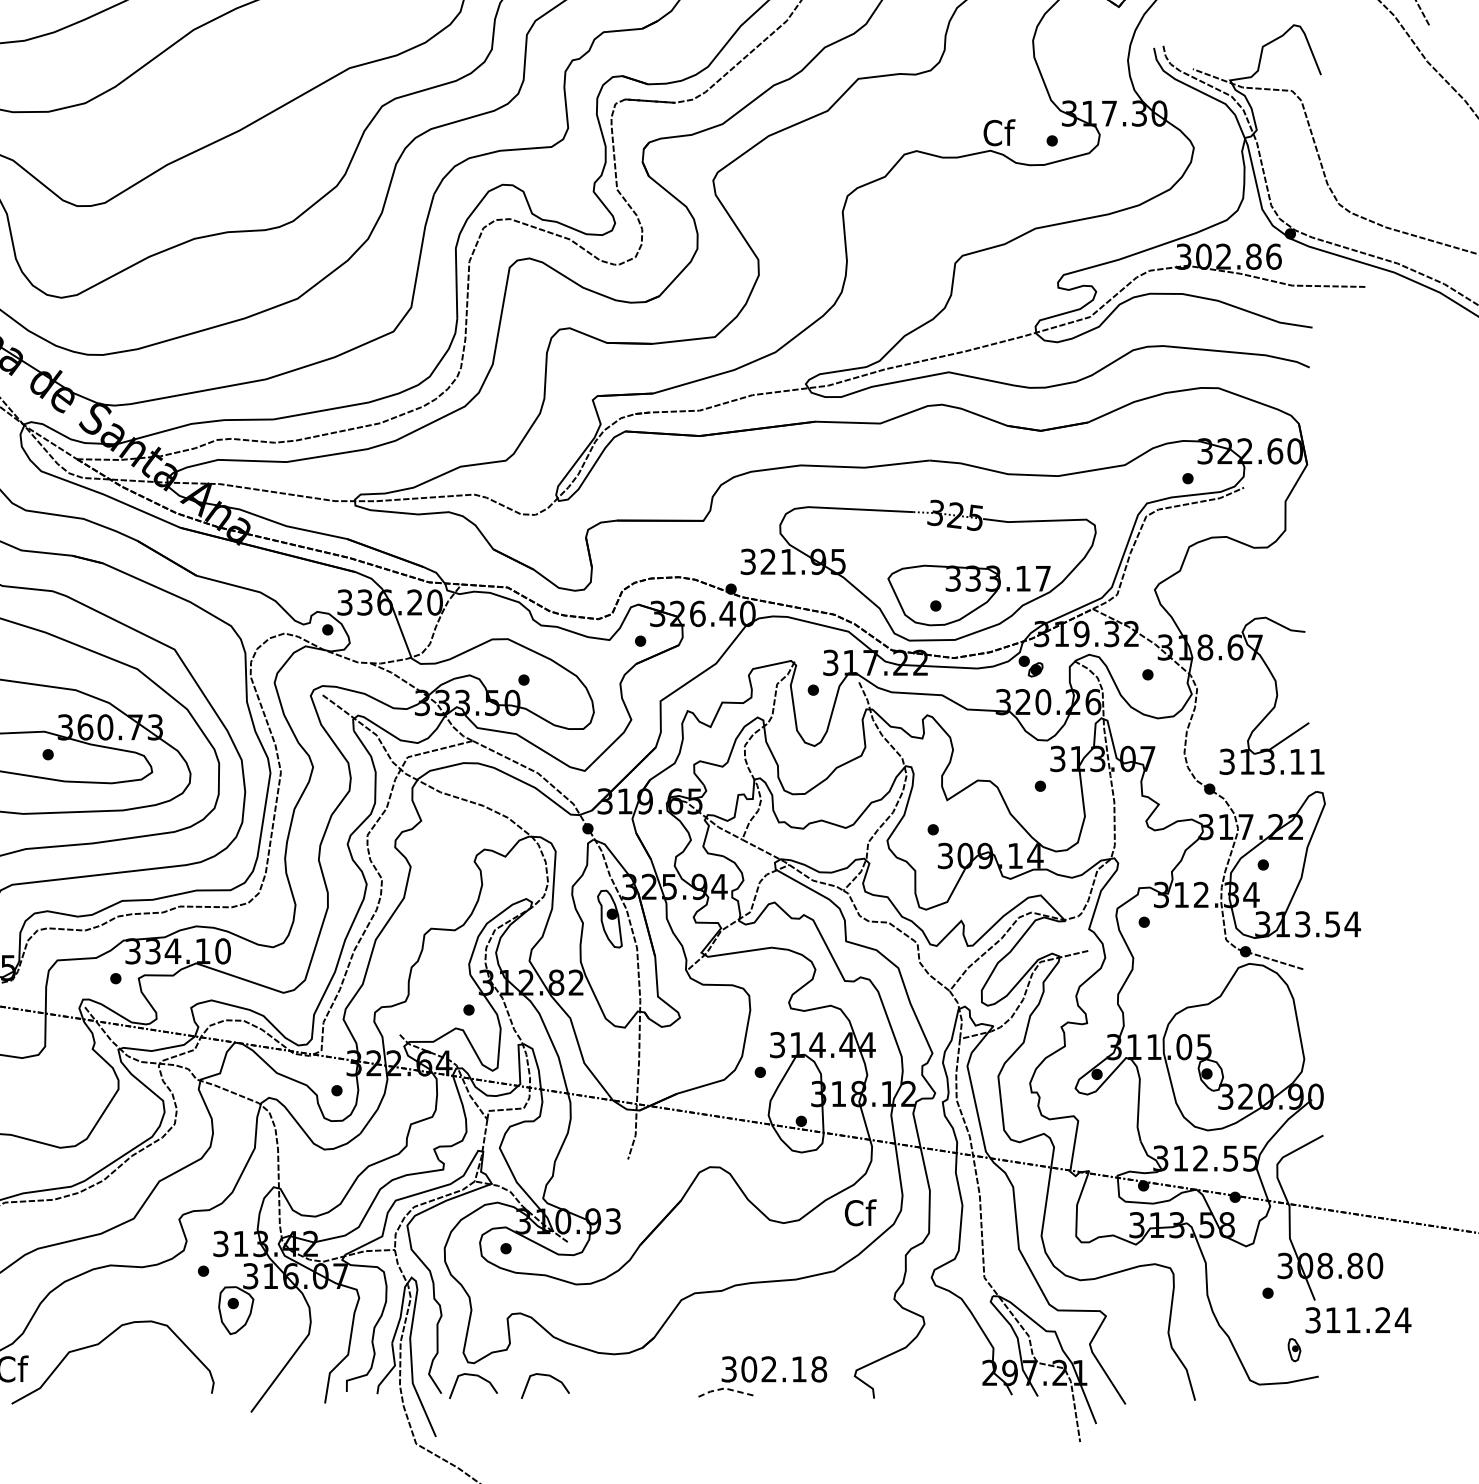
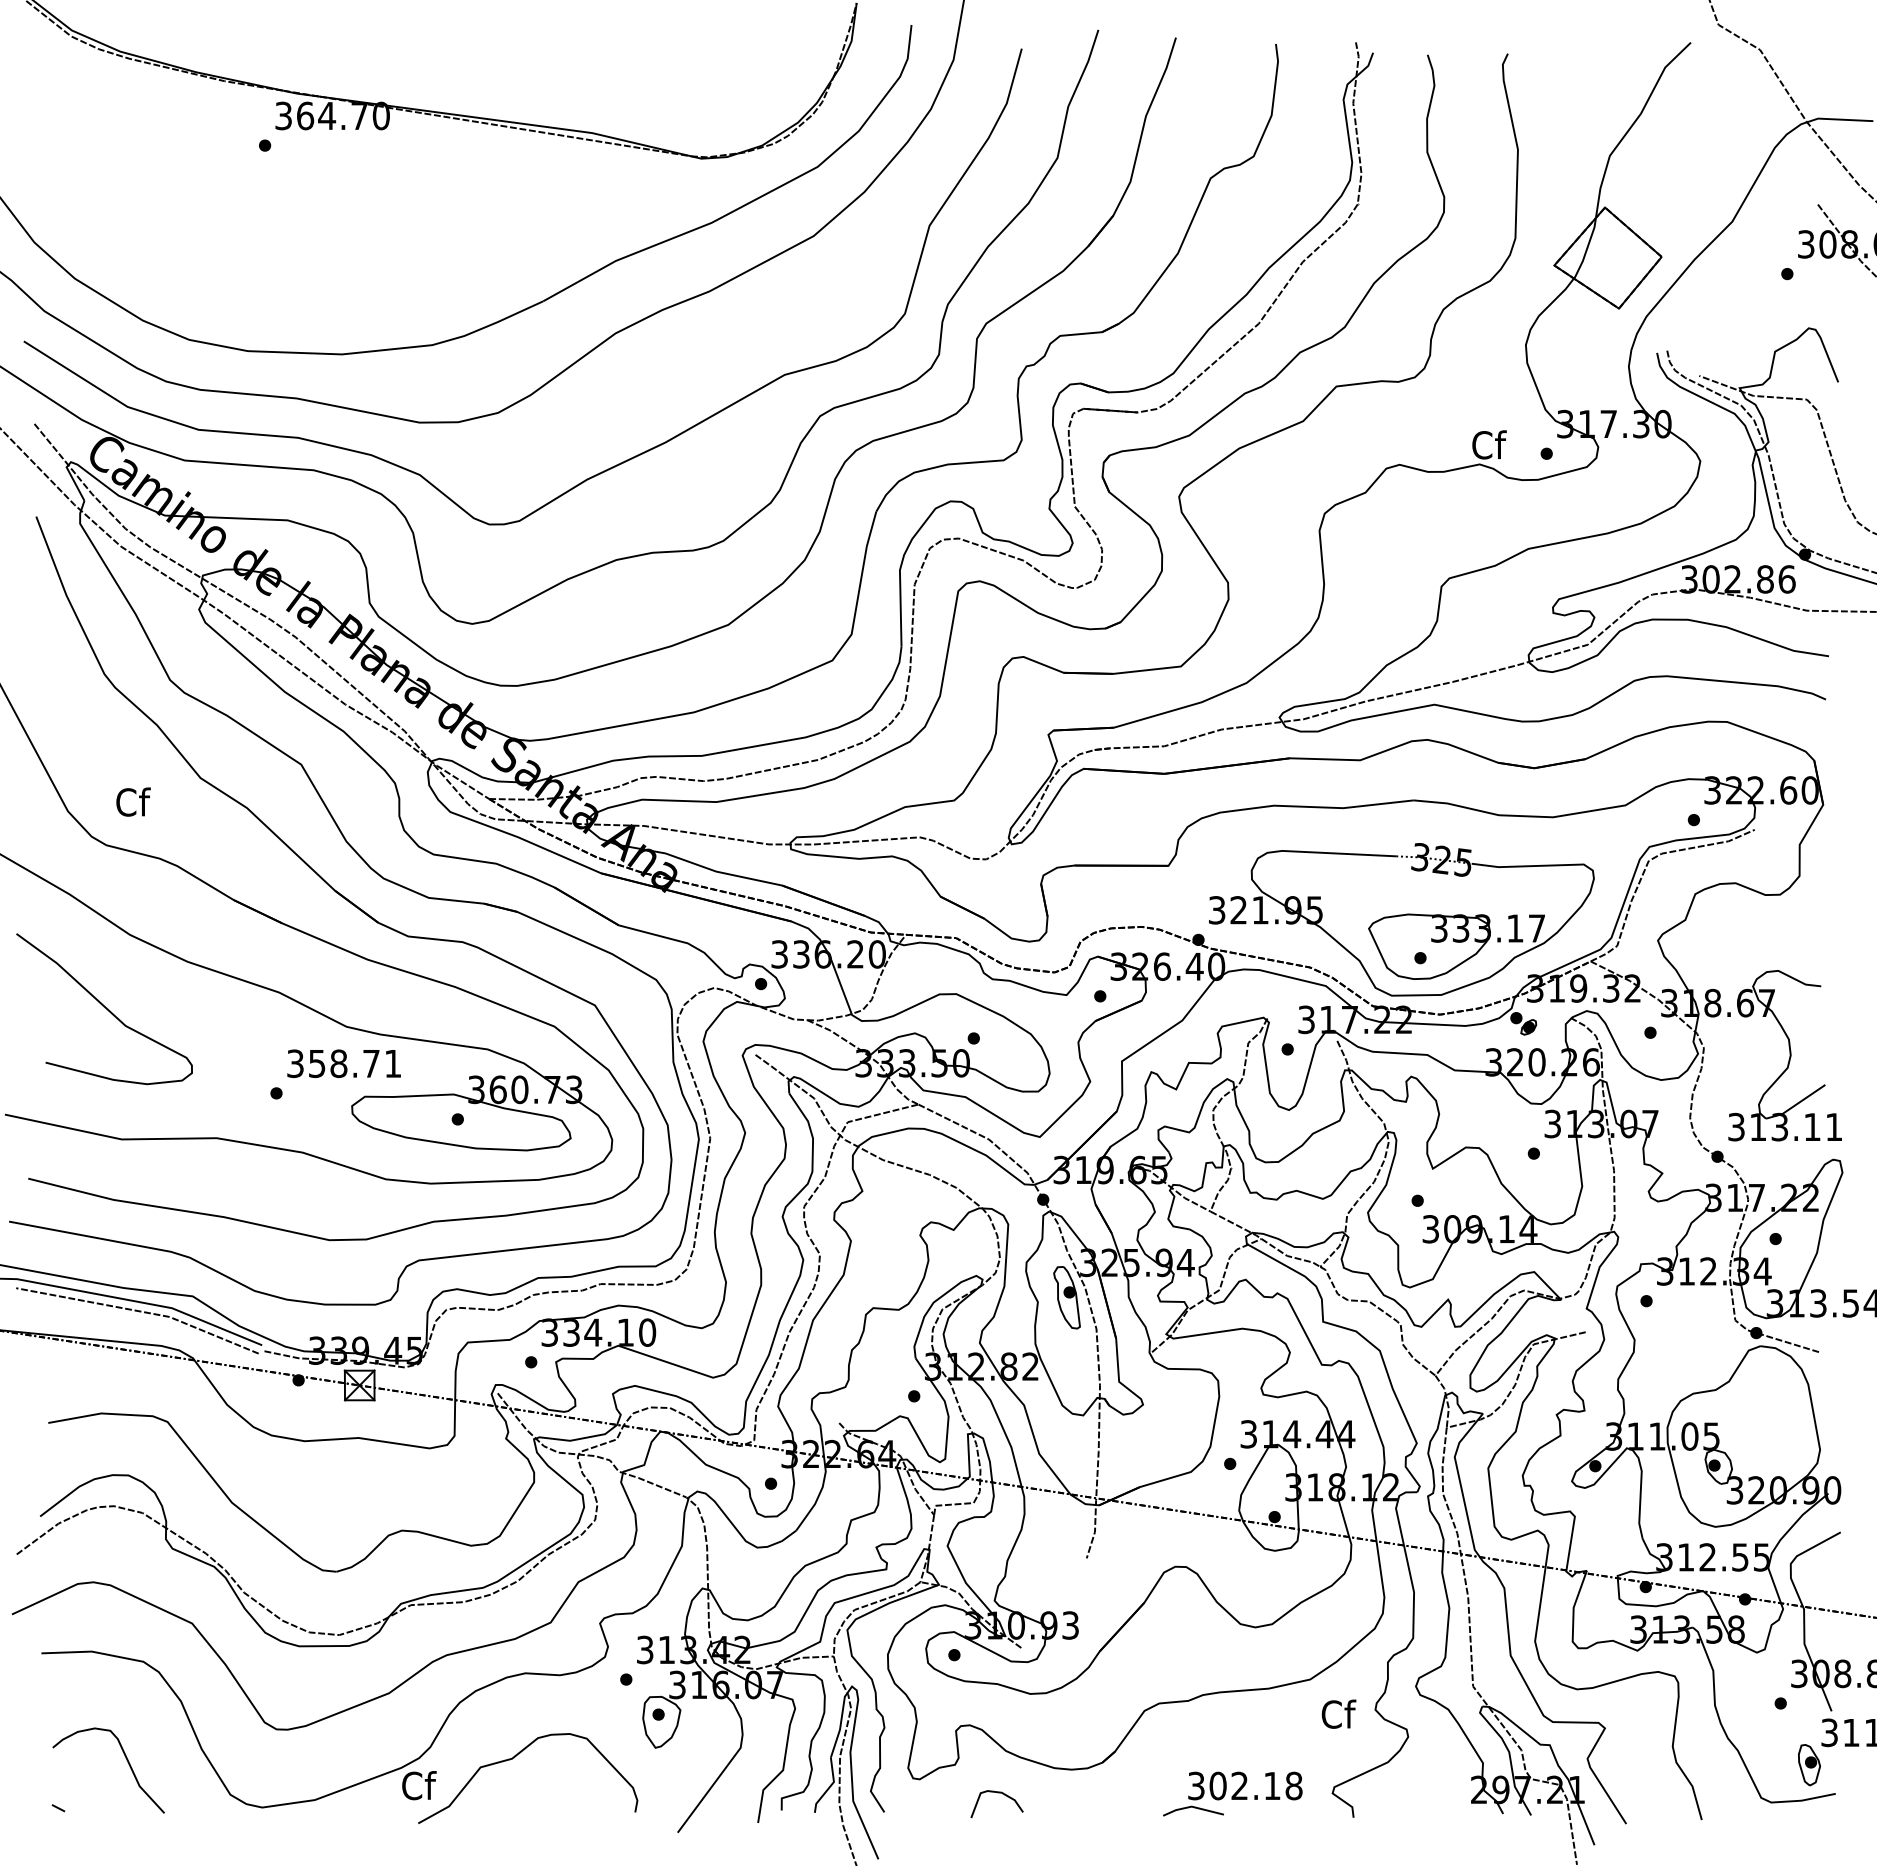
text: (860, 1212) -> (1338, 1713), moved
part: (1294, 1350) -> (1809, 1765), size x1.67
curve: (473, 1376) -> (919, 1793), removed
line: (724, 1388) -> (1191, 1806), dashed -> solid

